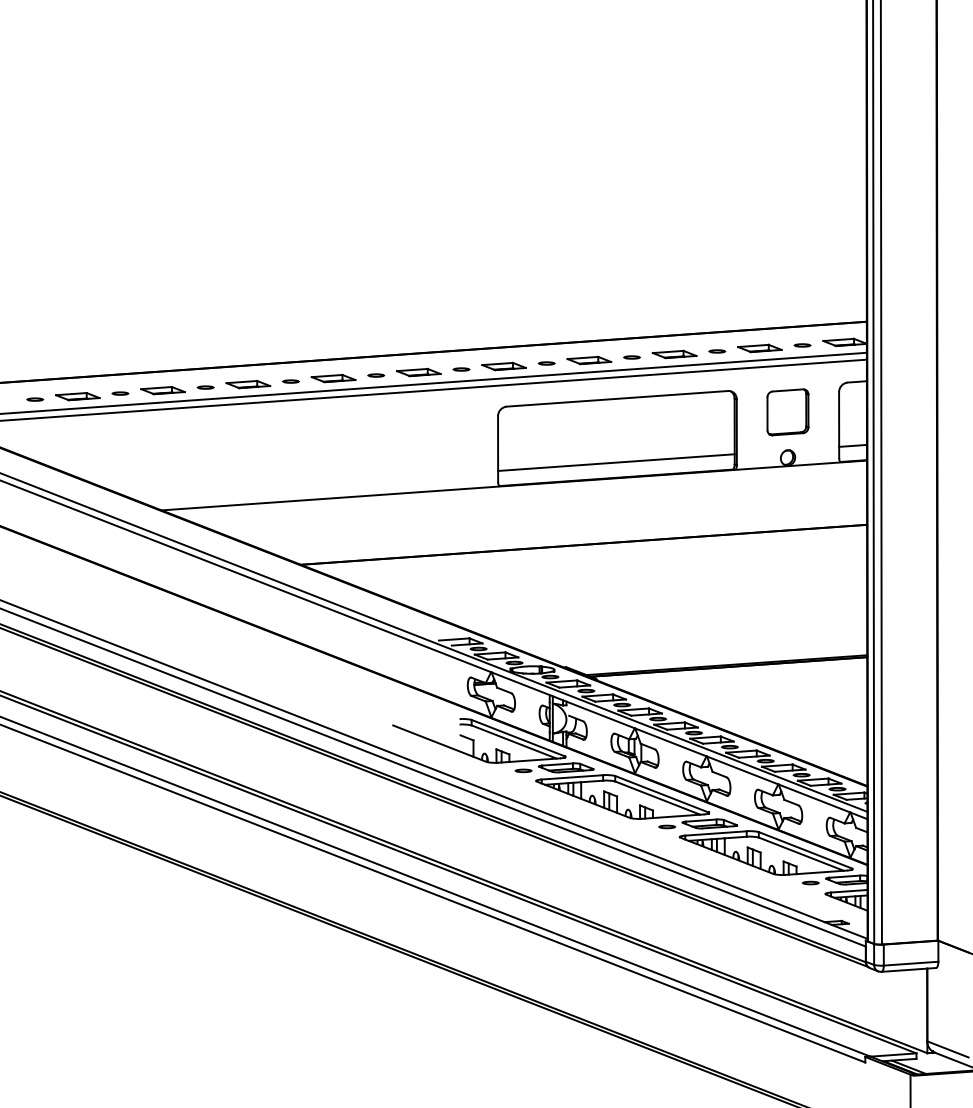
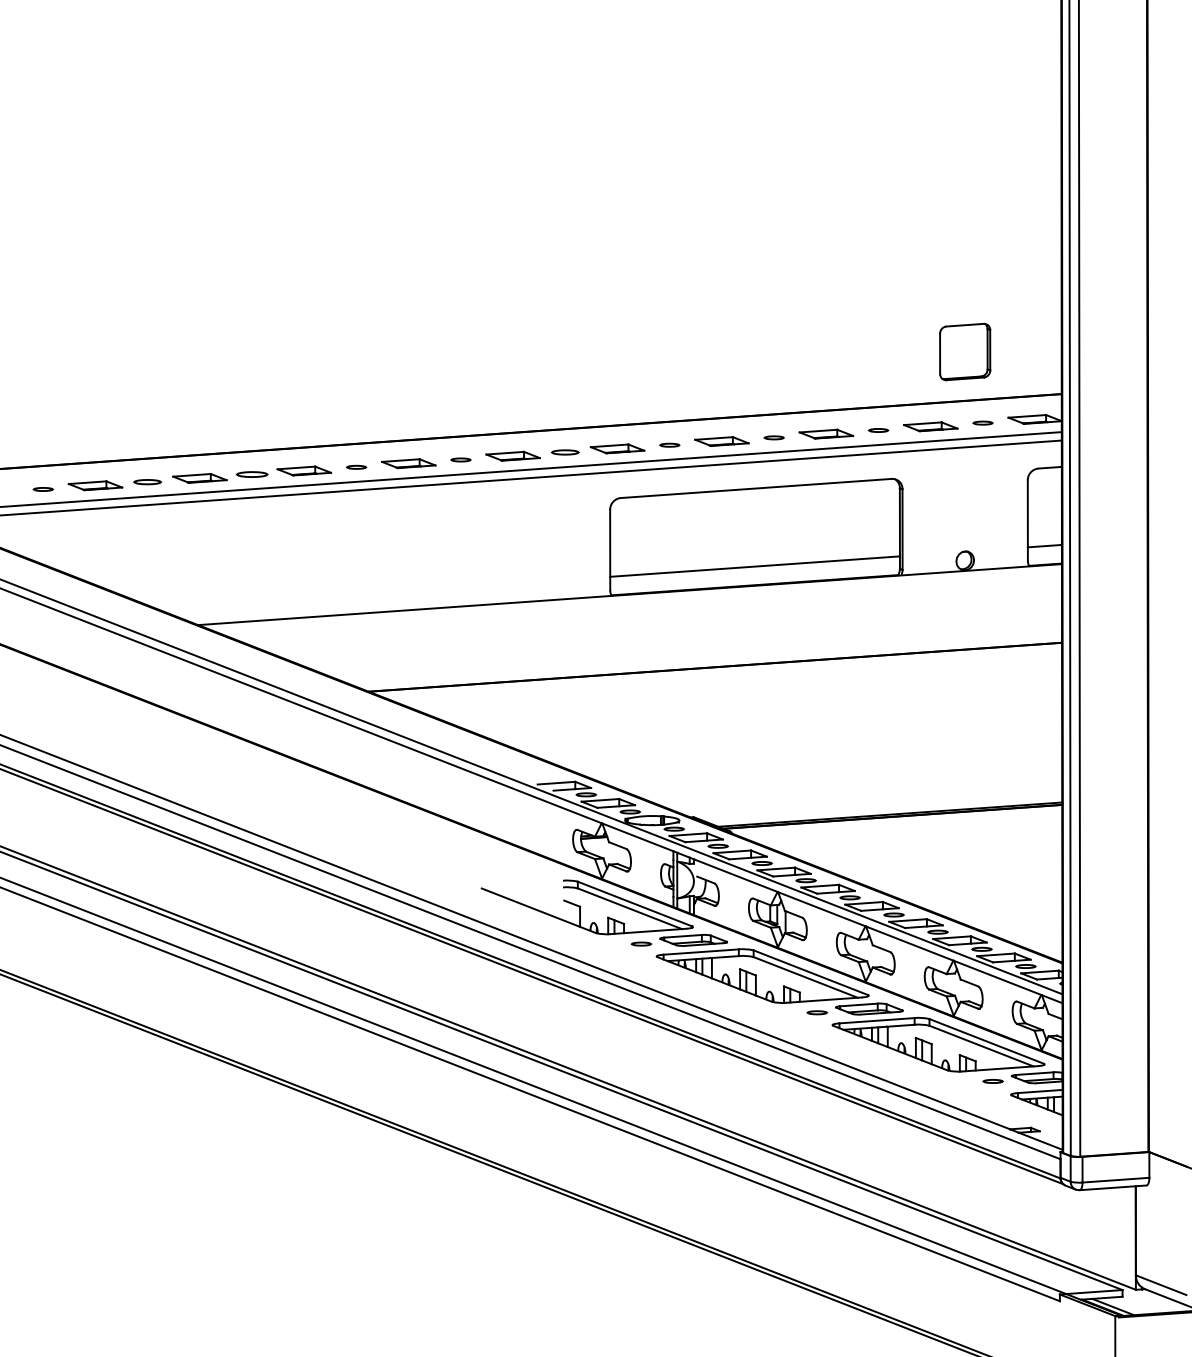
part: (461, 369) -> (565, 452), size x1.4
part: (205, 387) -> (251, 474), size x1.6
part: (120, 393) -> (147, 481), size x1.4
part: (788, 411) -> (965, 351), moved

